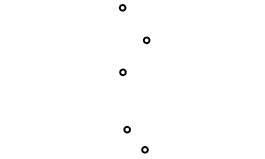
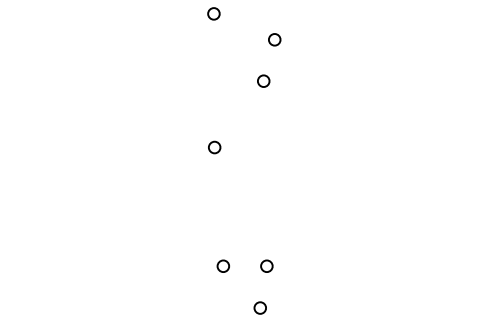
part: (151, 19) -> (273, 38), added
part: (147, 129) -> (265, 265), added

